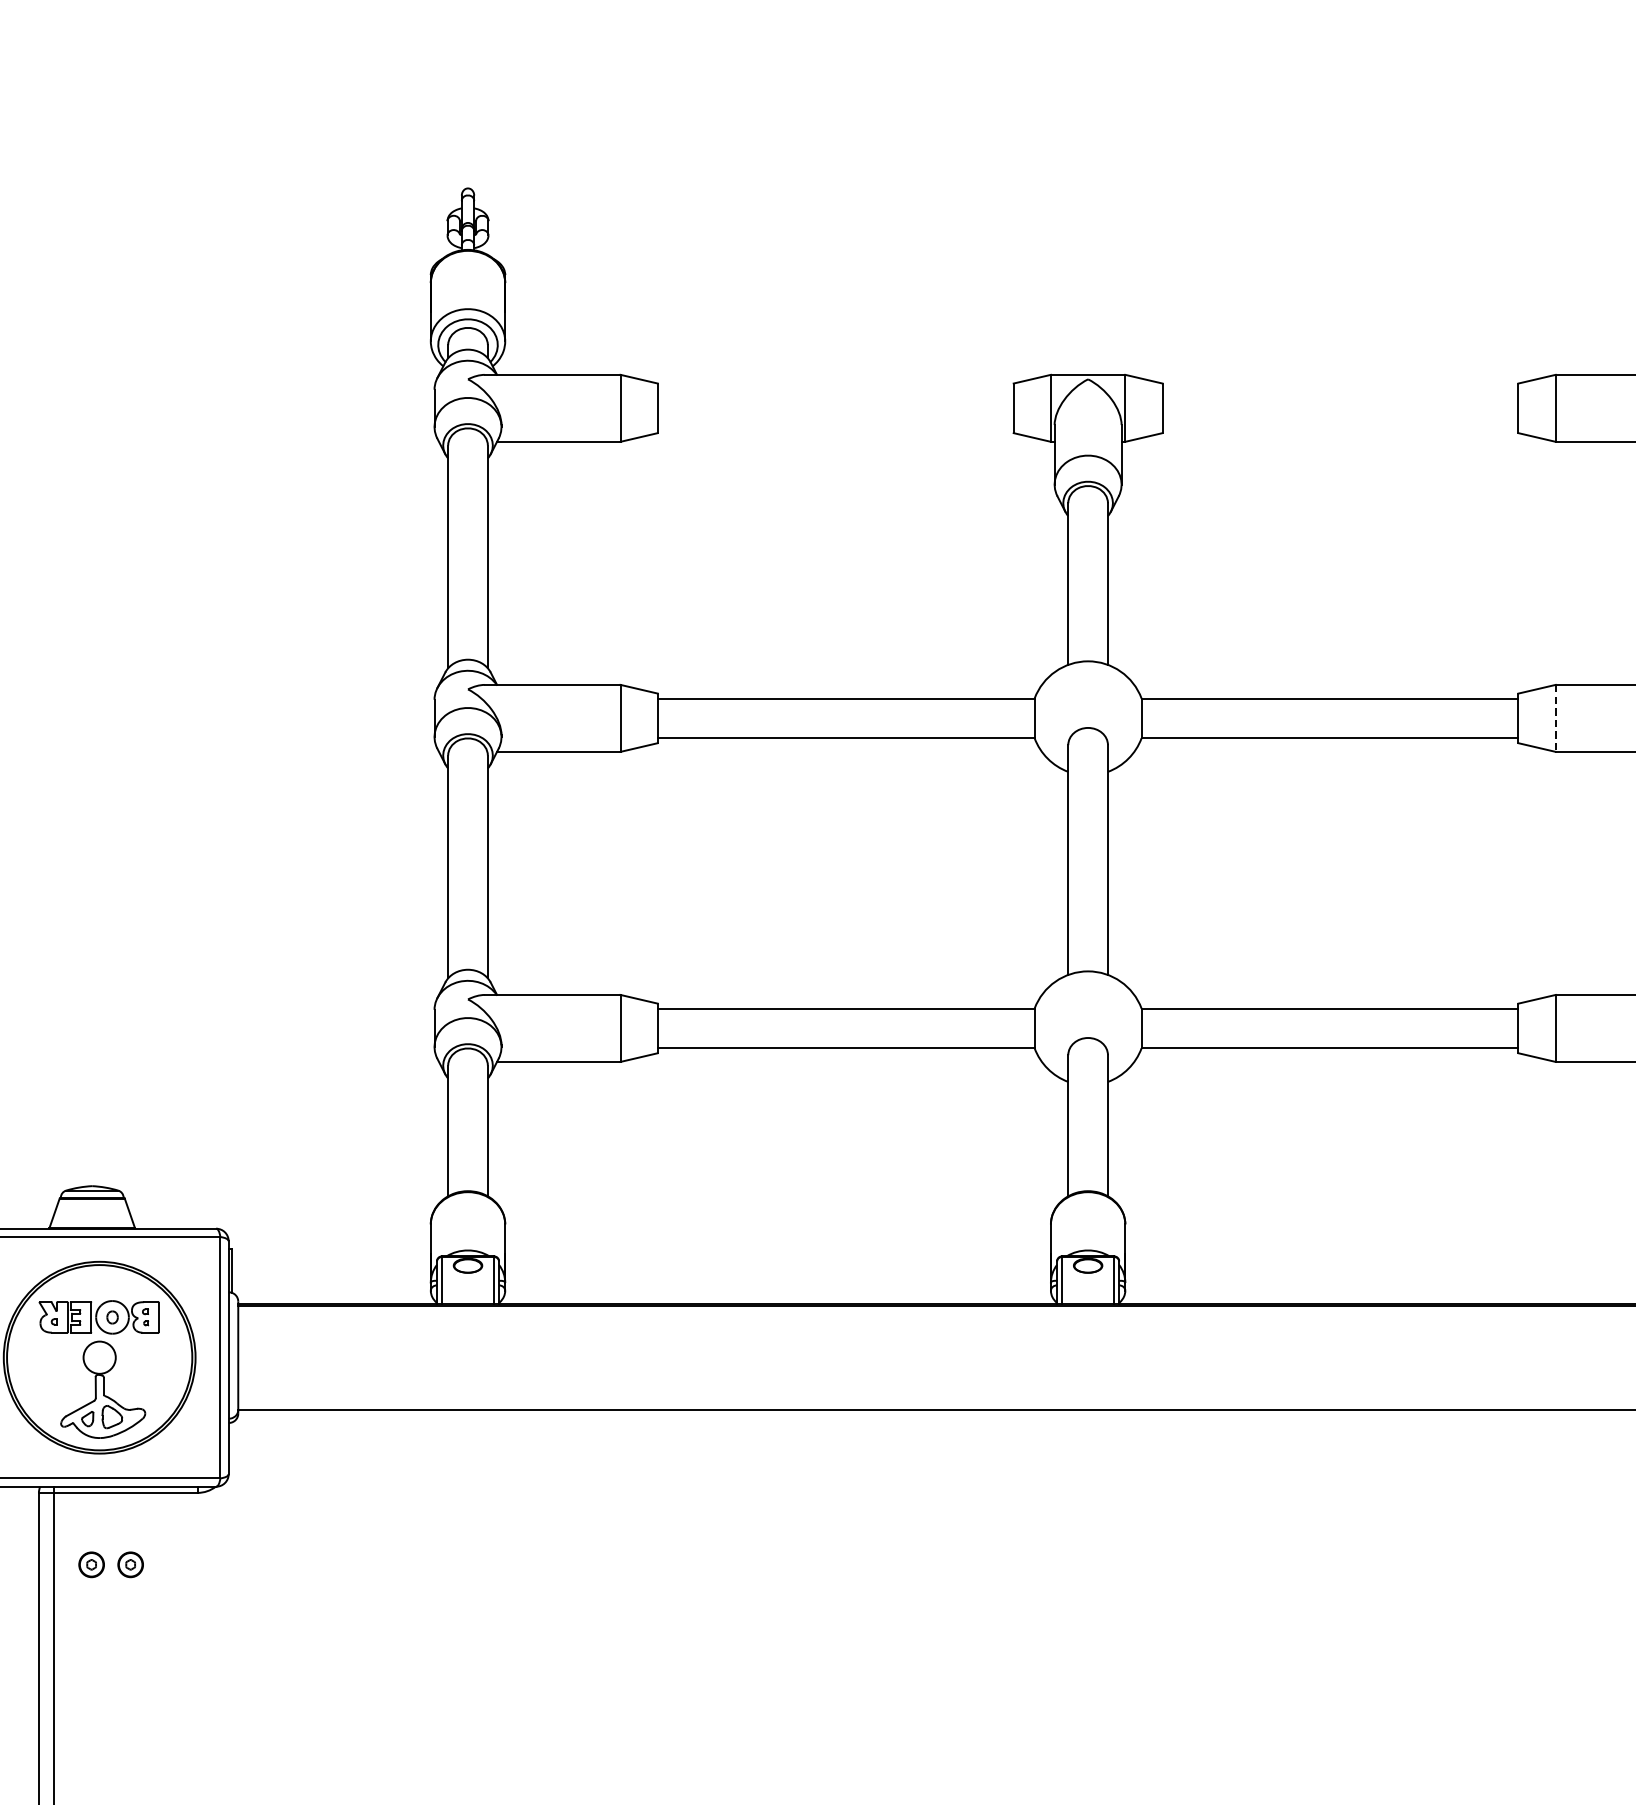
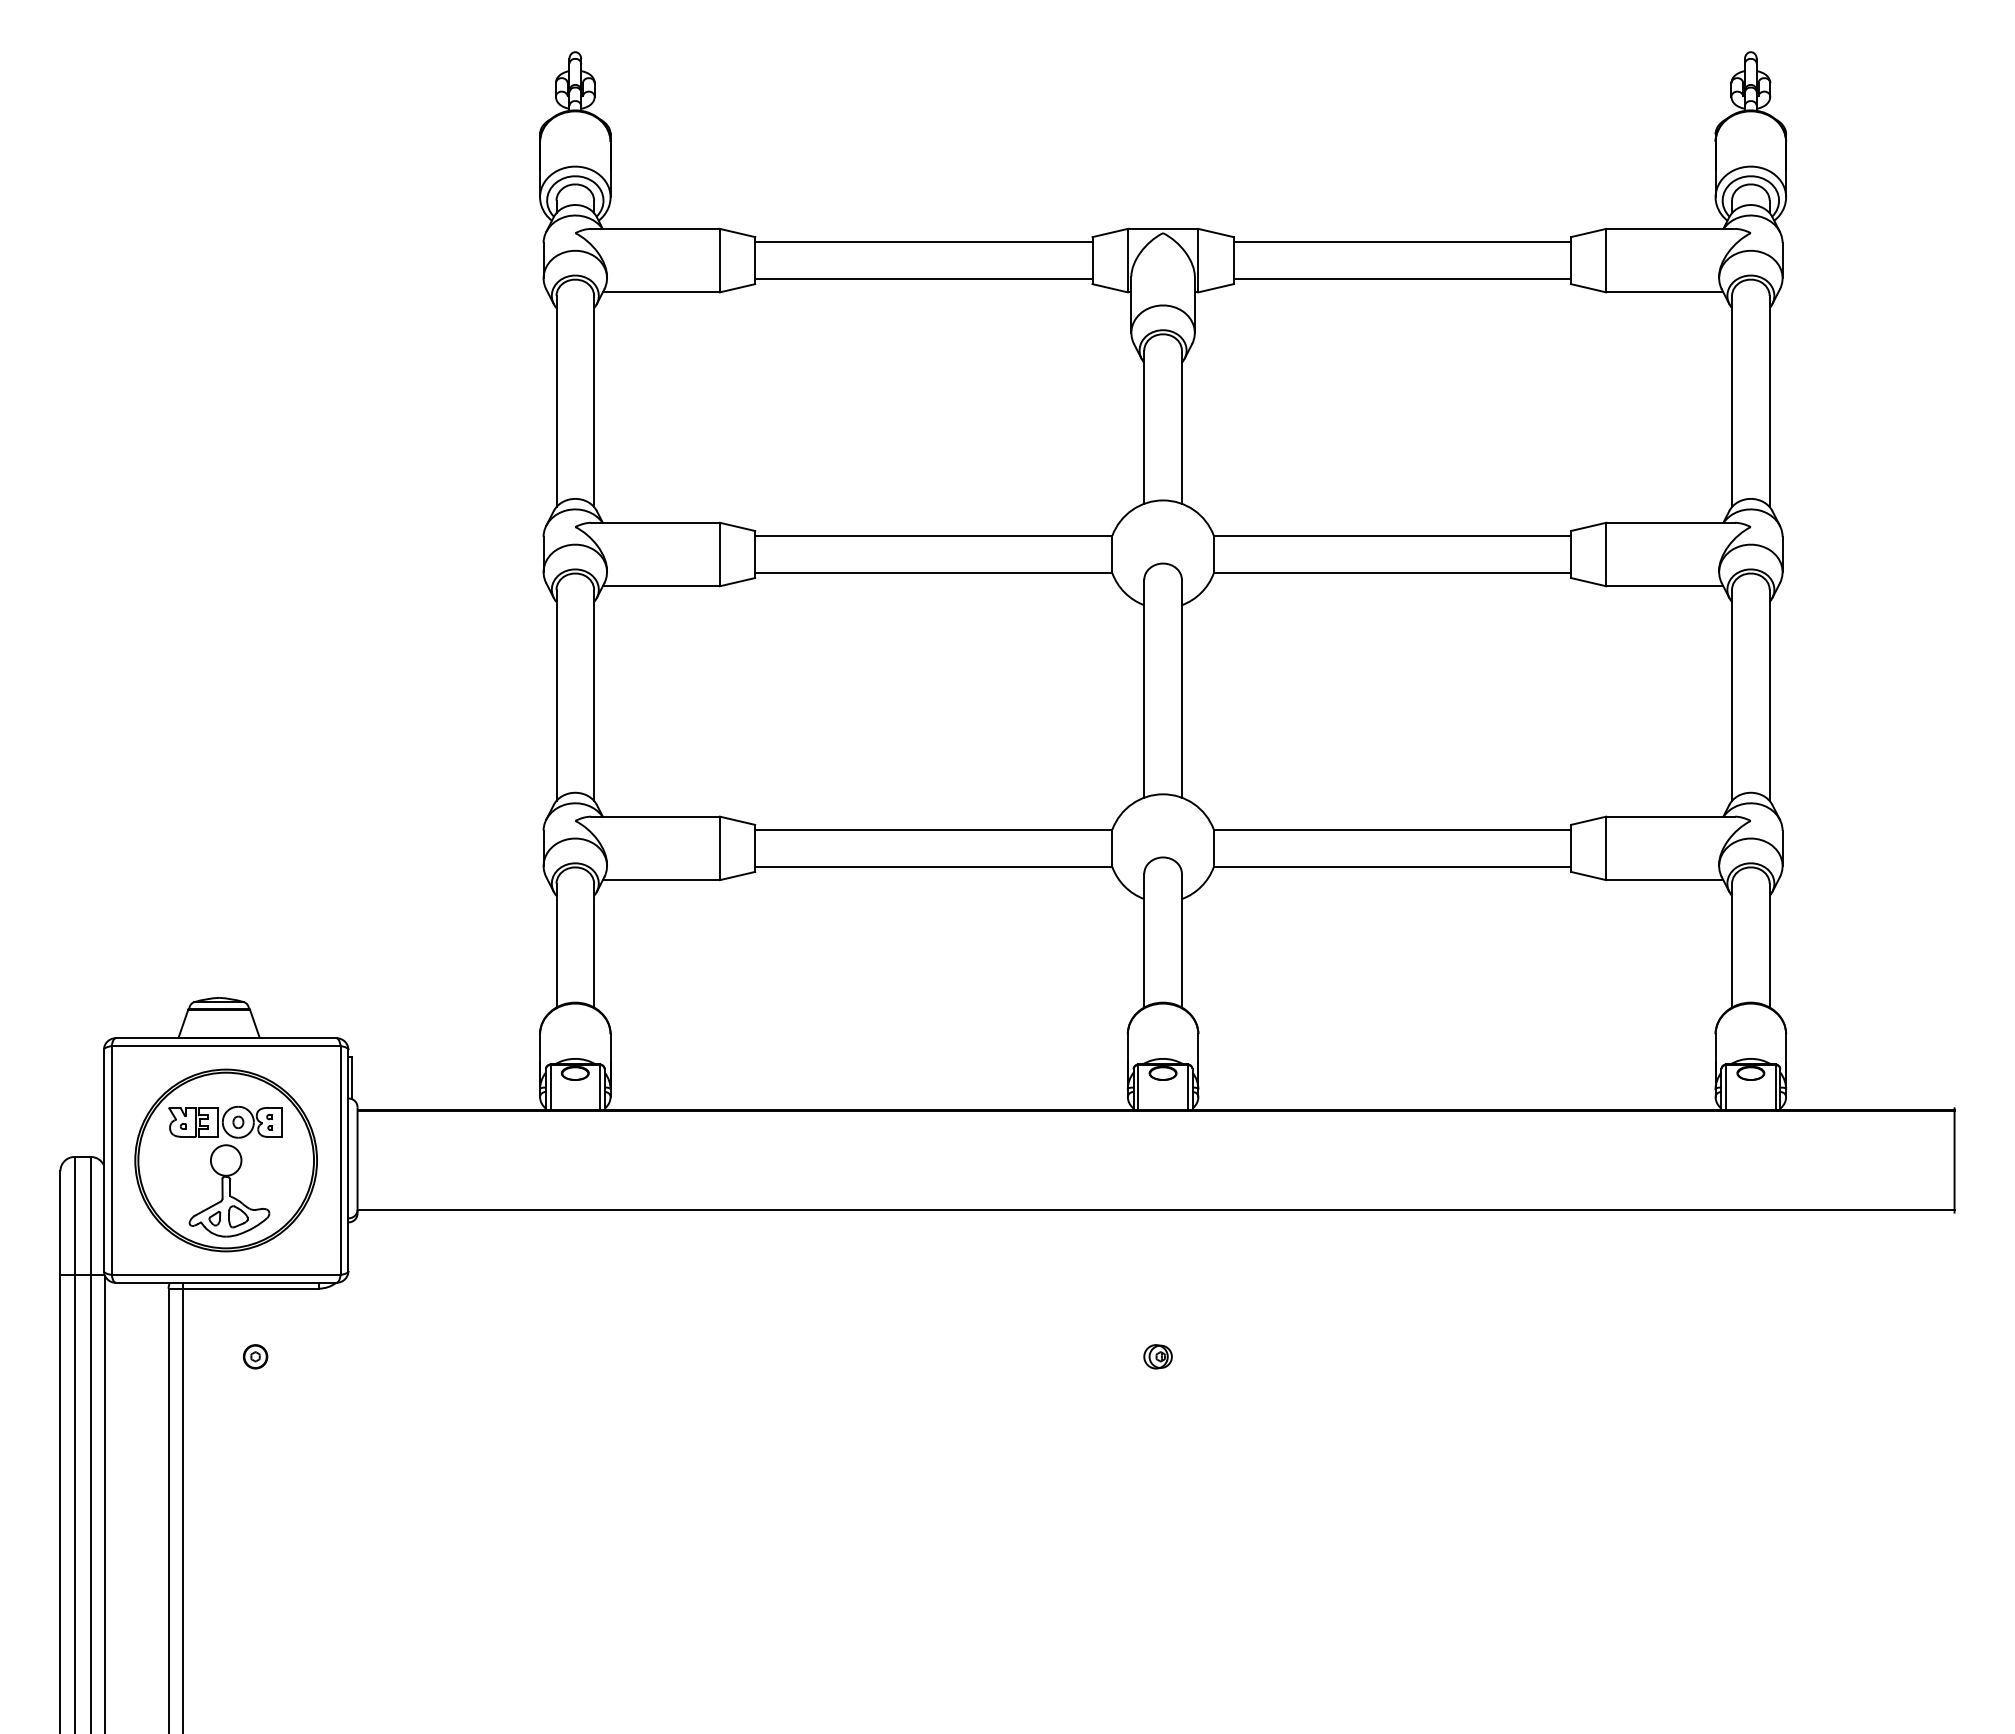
line: (835, 388) -> (923, 241), added
line: (1340, 388) -> (1402, 241), added
line: (835, 428) -> (923, 279), added
line: (1340, 428) -> (1402, 279), added
line: (1555, 718) -> (1606, 554), dashed -> solid
part: (91, 1564) -> (218, 1356), removed
part: (1082, 1564) -> (1157, 1356), added

